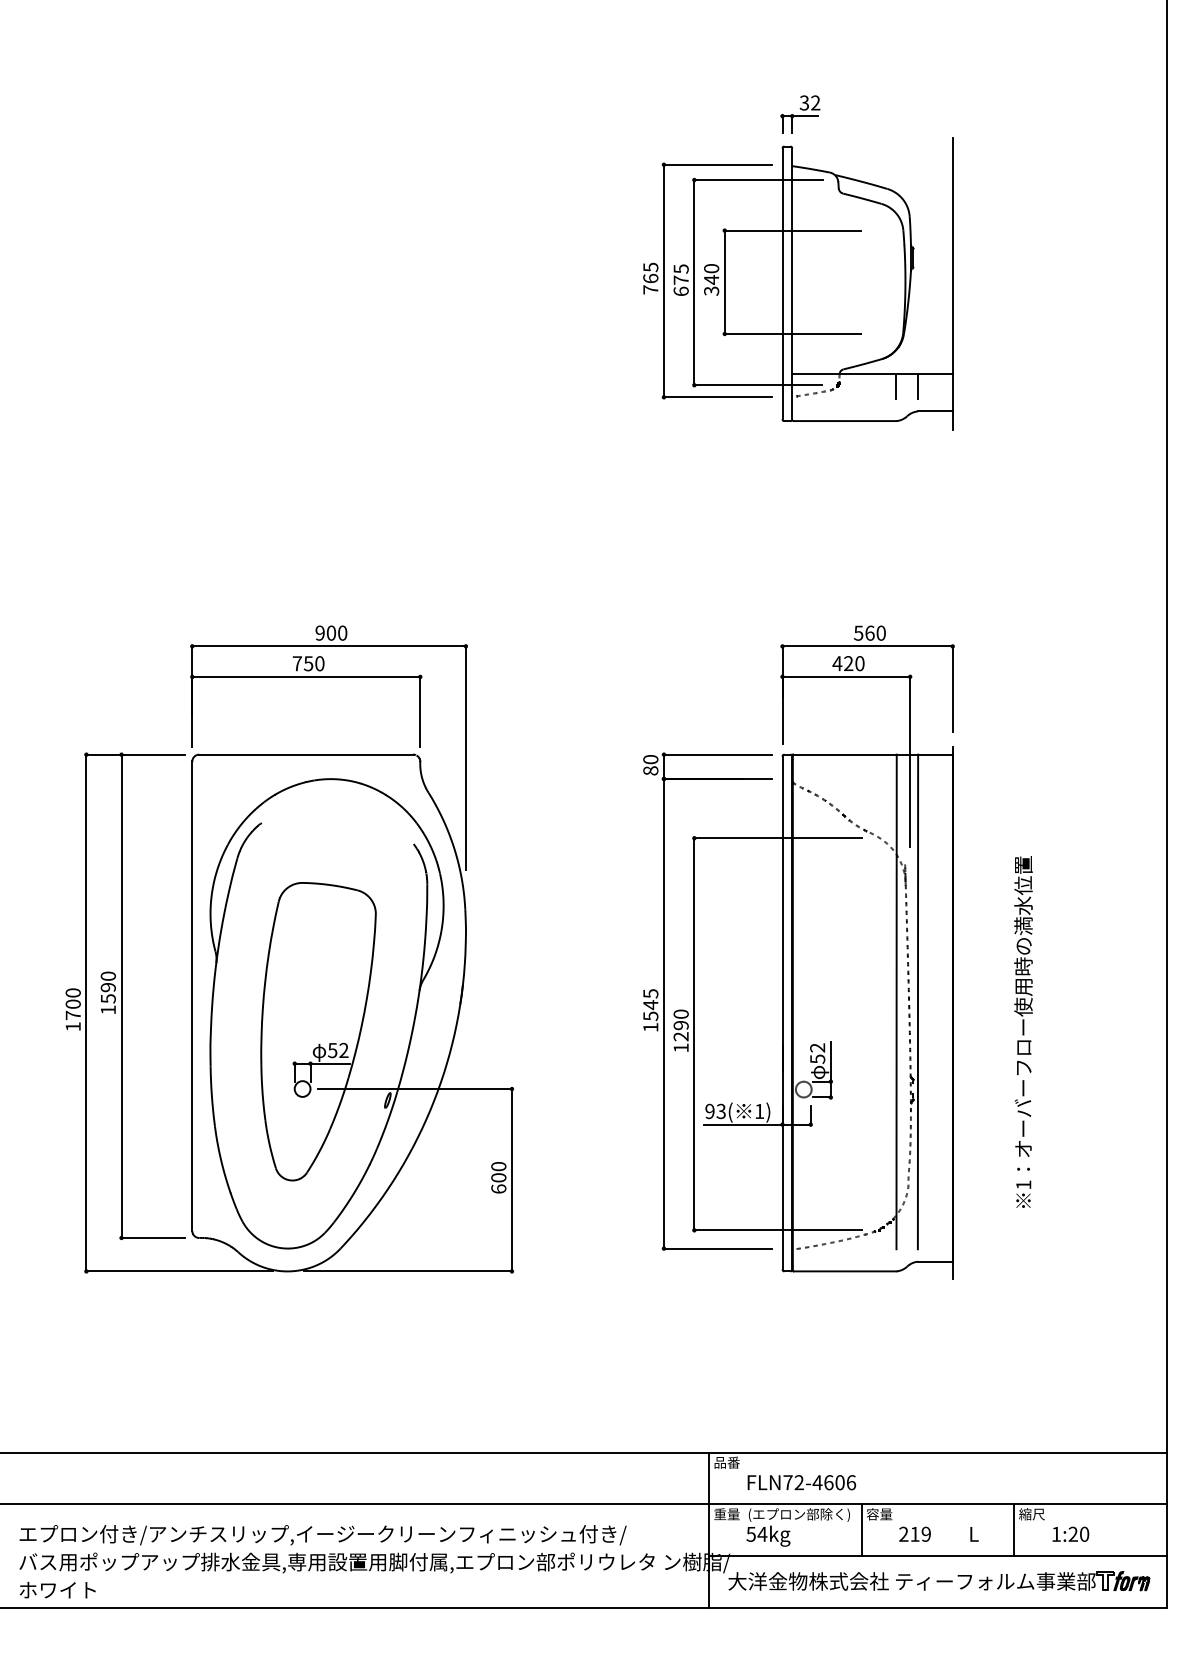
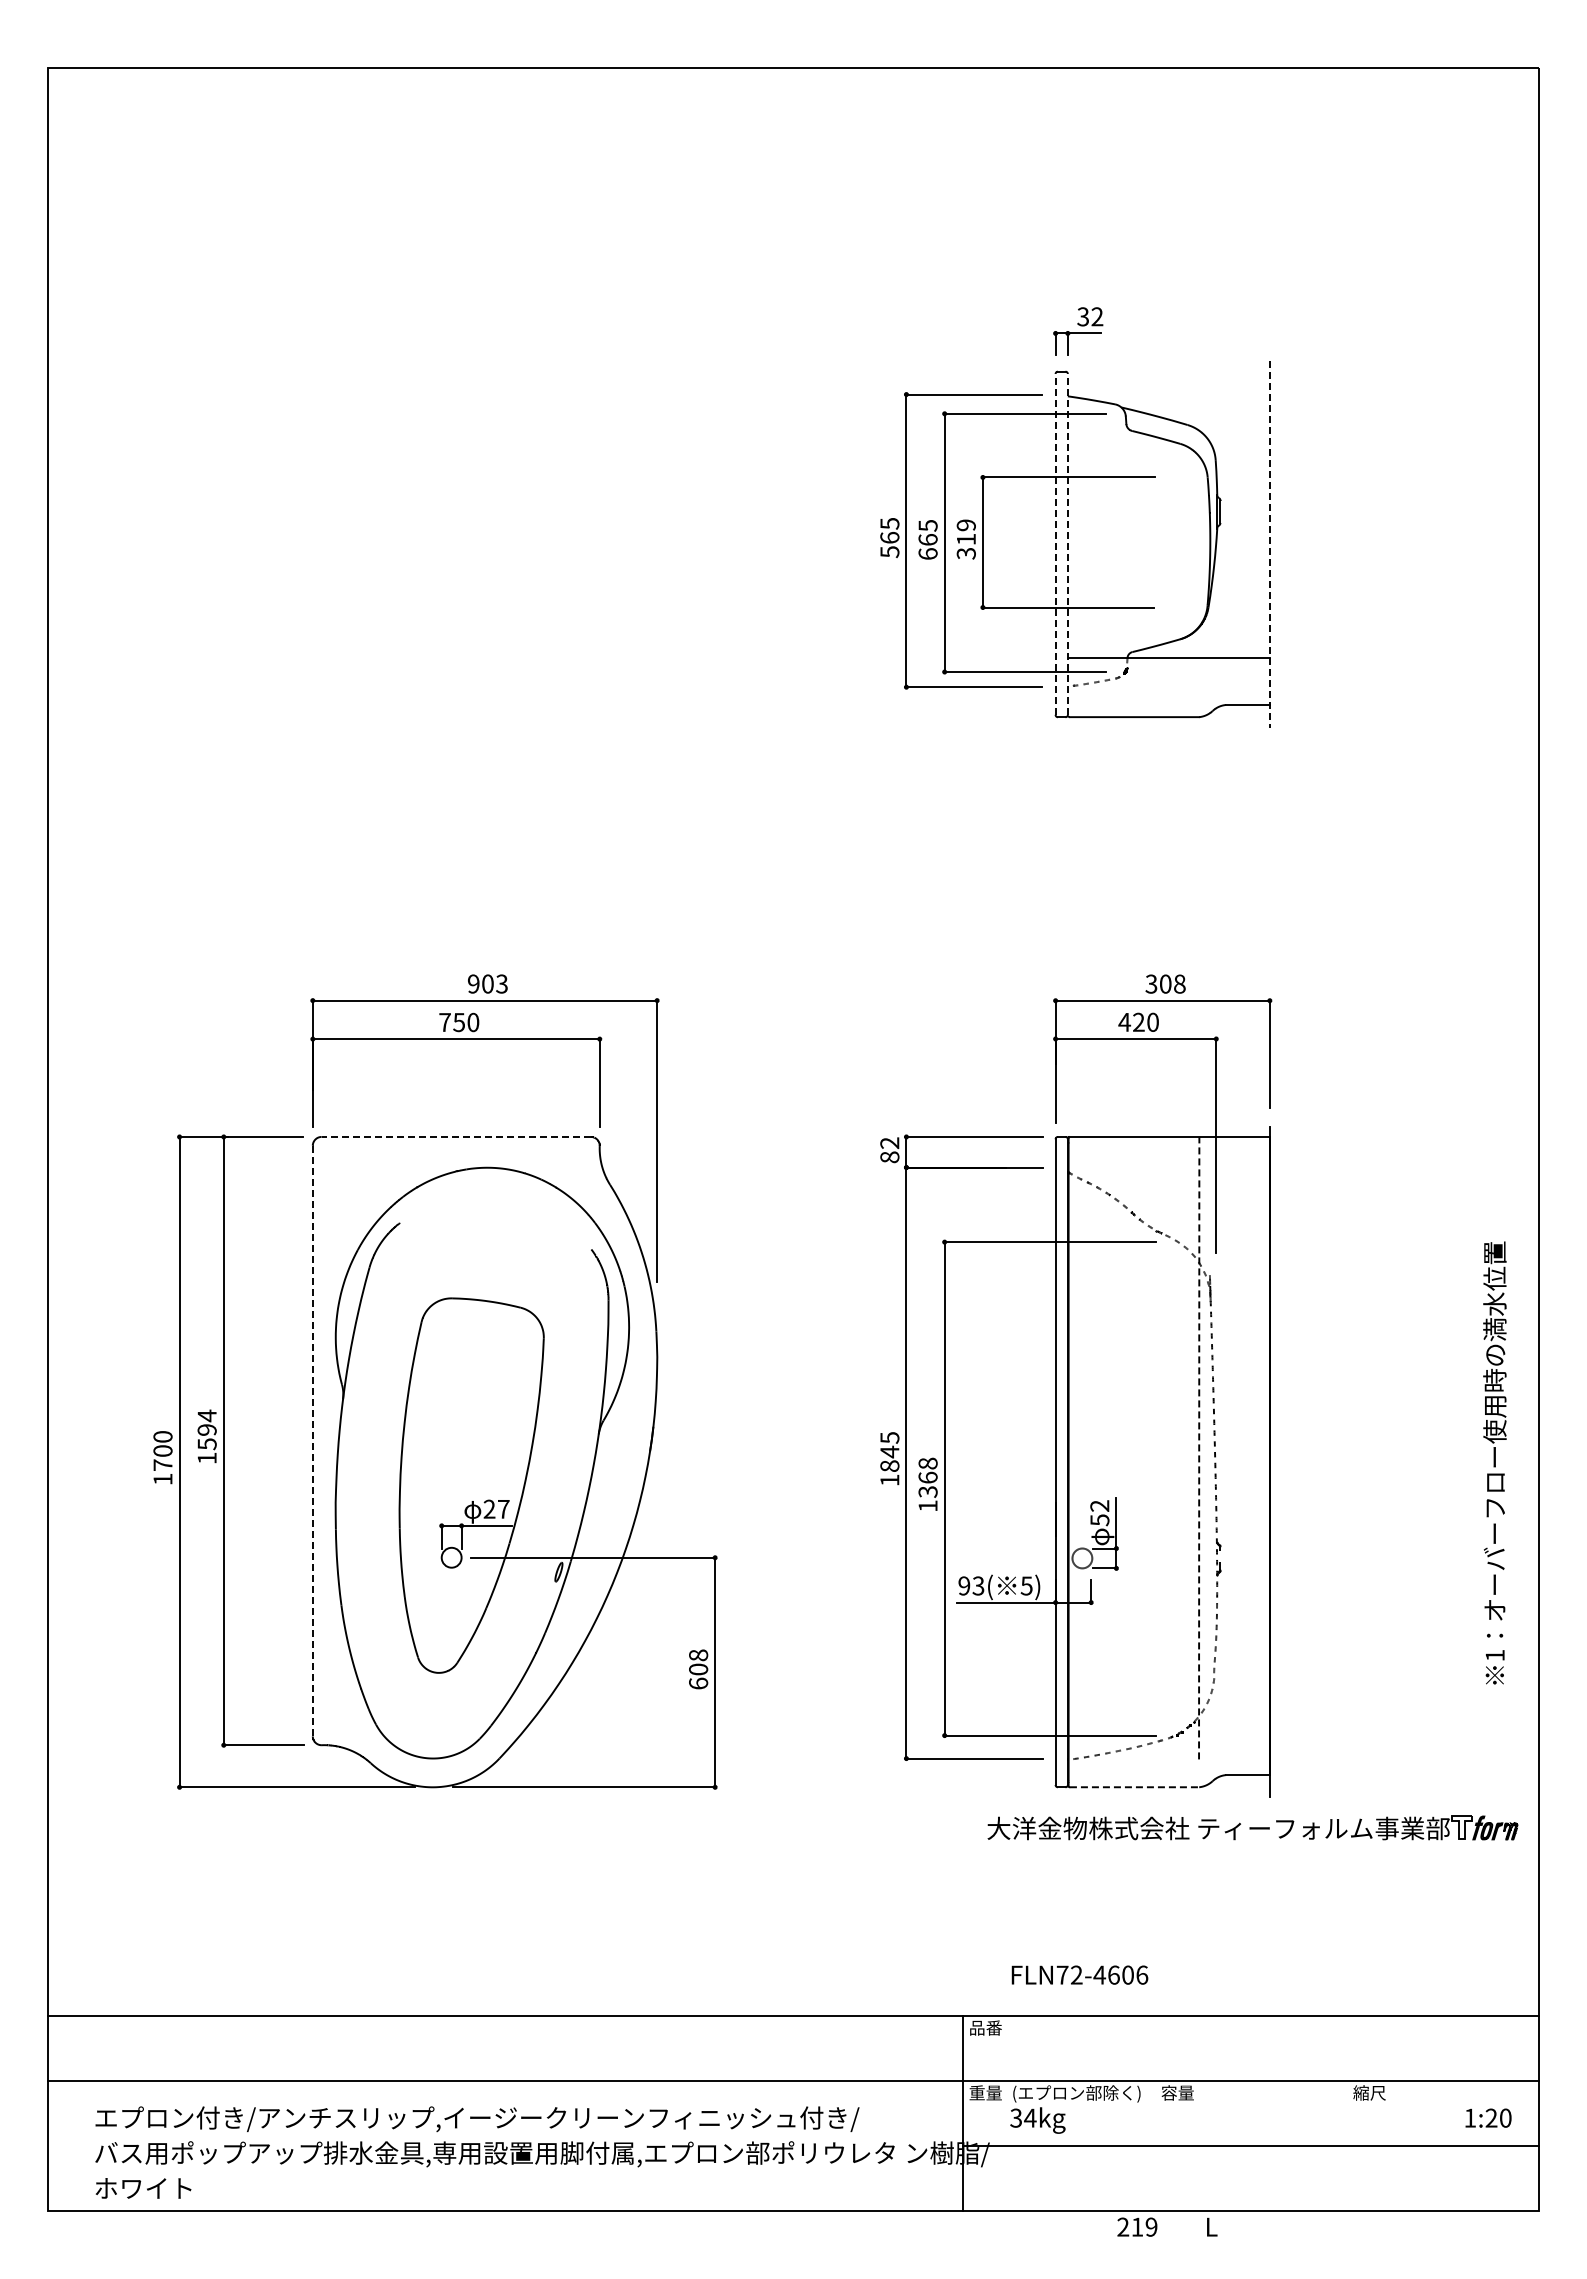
text: (710, 274) -> (965, 532), 340 -> 319
text: (680, 279) -> (927, 539), 675 -> 665
line: (782, 283) -> (1055, 543), solid -> dashed
line: (791, 283) -> (1067, 543), solid -> dashed
line: (952, 283) -> (1269, 544), solid -> dashed
text: (650, 290) -> (889, 552), 765 -> 565
line: (896, 386) -> (1198, 673), removed
line: (917, 386) -> (1225, 673), removed
text: (342, 632) -> (501, 983), 900 -> 903
text: (869, 632) -> (1165, 983), 560 -> 308
line: (306, 754) -> (456, 1136), solid -> dashed
text: (650, 759) -> (889, 1143), 80 -> 82
text: (107, 975) -> (206, 1415), 1590 -> 1594
line: (192, 996) -> (312, 1441), solid -> dashed
line: (896, 1001) -> (1199, 1447), solid -> dashed
line: (917, 1001) -> (1225, 1447), removed
text: (650, 1016) -> (889, 1466), 1545 -> 1845
text: (680, 1025) -> (927, 1477), 1290 -> 1368
text: (1023, 1031) -> (1494, 1462), moved
text: (338, 1049) -> (496, 1508), 52 -> 27
text: (759, 1111) -> (1026, 1585), 1) -> 5)
text: (498, 1166) -> (698, 1655), 600 -> 608
line: (845, 1271) -> (1134, 1787), solid -> dashed
text: (801, 1482) -> (1079, 1974), moved
line: (861, 1529) -> (1155, 2112), removed
line: (1014, 1529) -> (1347, 2112), removed
text: (751, 1533) -> (1016, 2117), 54kg -> 34kg
text: (938, 1533) -> (1167, 2226), moved
text: (1070, 1533) -> (1488, 2117), moved
part: (938, 1580) -> (1252, 1827), moved

